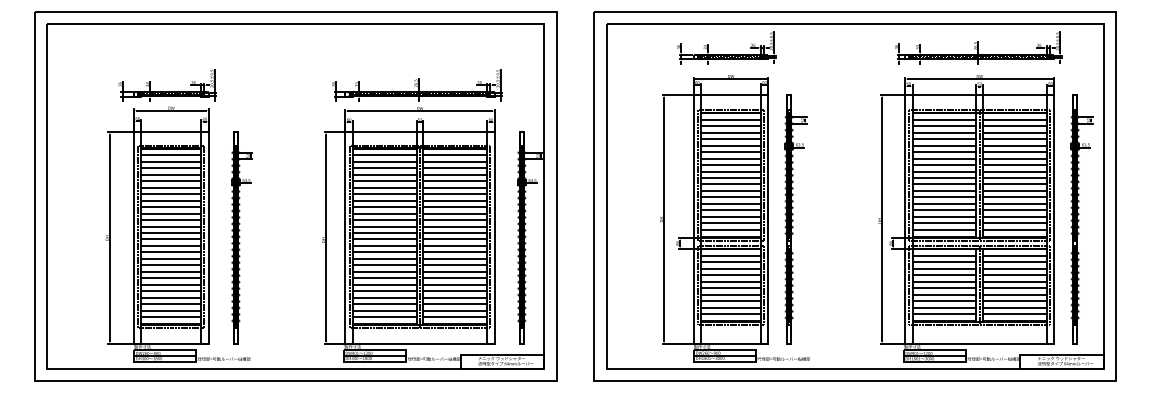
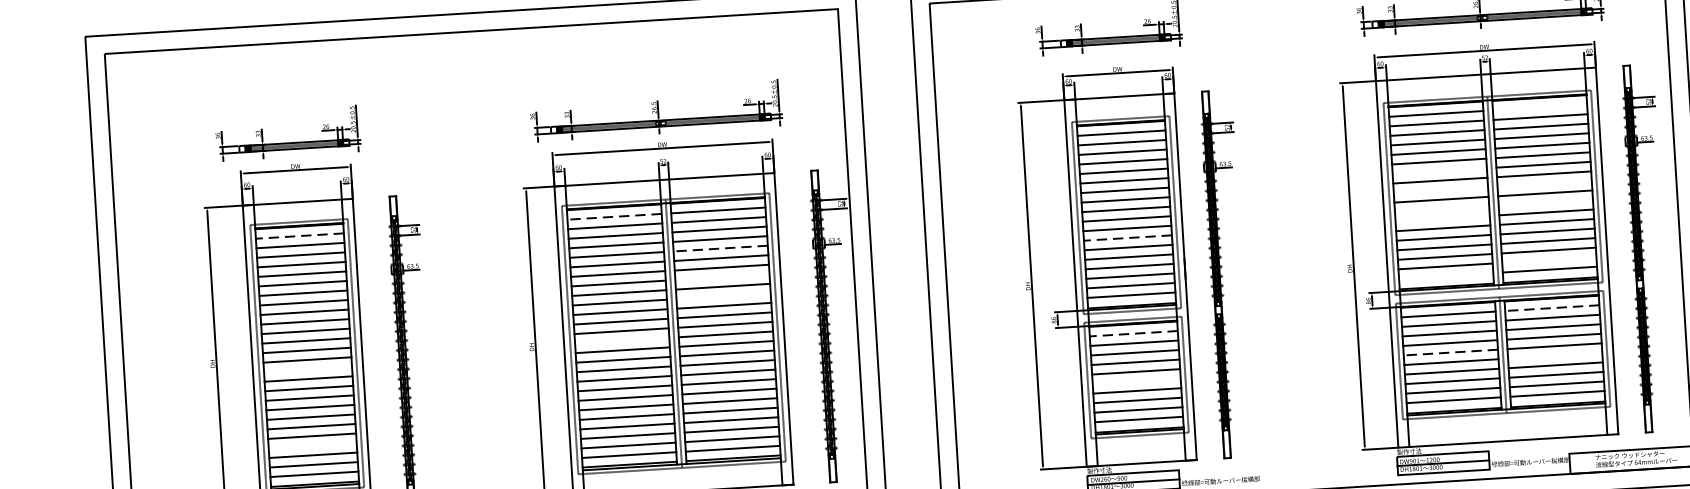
line: (1014, 119) -> (1539, 107), removed
line: (171, 155) -> (300, 236), solid -> dashed
line: (384, 155) -> (614, 216), solid -> dashed
line: (944, 158) -> (1439, 170), removed
line: (944, 171) -> (1440, 190), removed
line: (1014, 171) -> (1544, 183), removed
line: (455, 181) -> (721, 248), solid -> dashed
line: (944, 184) -> (1442, 209), removed
line: (1014, 184) -> (1545, 202), removed
line: (730, 190) -> (1127, 237), solid -> dashed
line: (944, 190) -> (1442, 218), removed
line: (455, 200) -> (722, 276), removed
line: (455, 213) -> (723, 296), removed
line: (1014, 223) -> (1548, 260), removed
line: (944, 229) -> (1446, 275), removed
line: (384, 239) -> (621, 340), removed
line: (171, 245) -> (308, 368), removed
line: (730, 255) -> (1133, 333), solid -> dashed
line: (1014, 255) -> (1551, 307), solid -> dashed
line: (944, 281) -> (1450, 352), solid -> dashed
line: (730, 288) -> (1136, 381), removed
line: (1014, 288) -> (1554, 356), removed
line: (171, 297) -> (312, 445), removed

